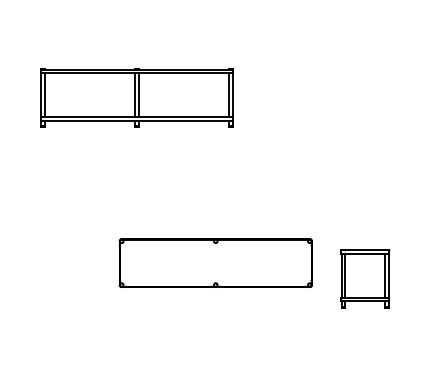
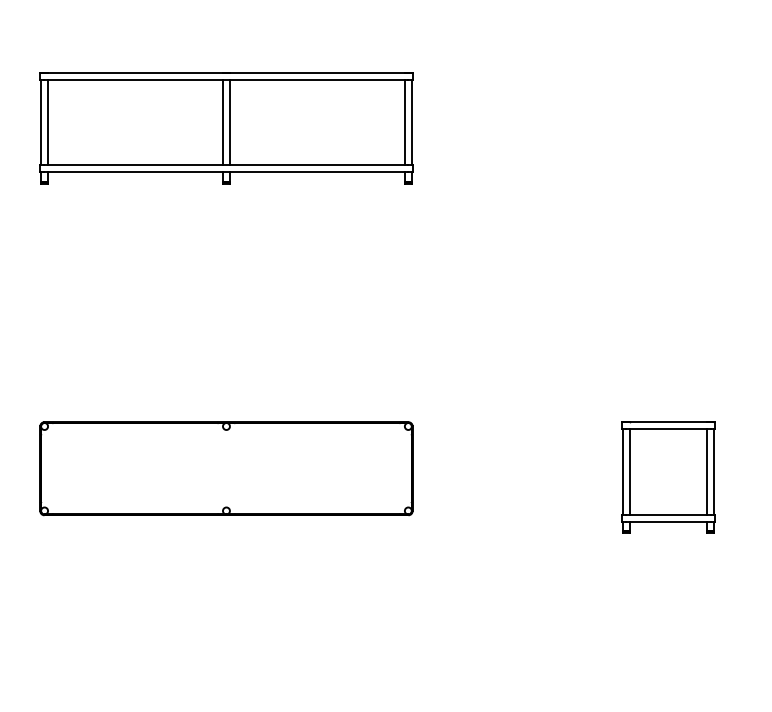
part: (215, 263) -> (225, 469), moved

